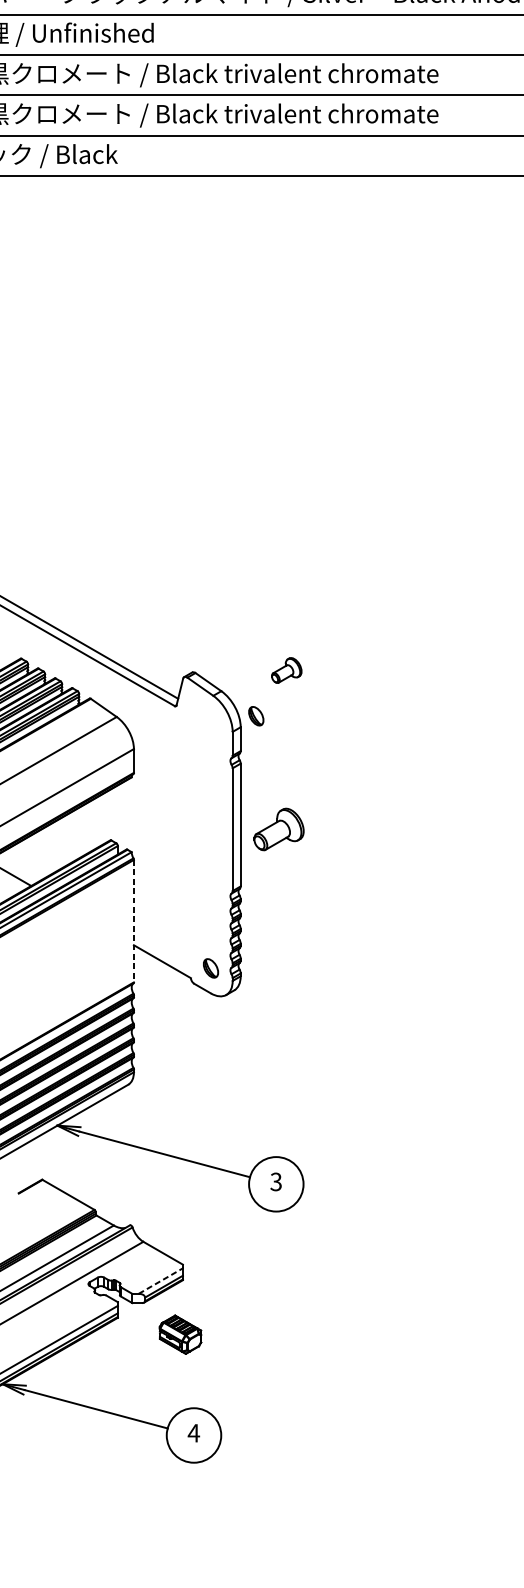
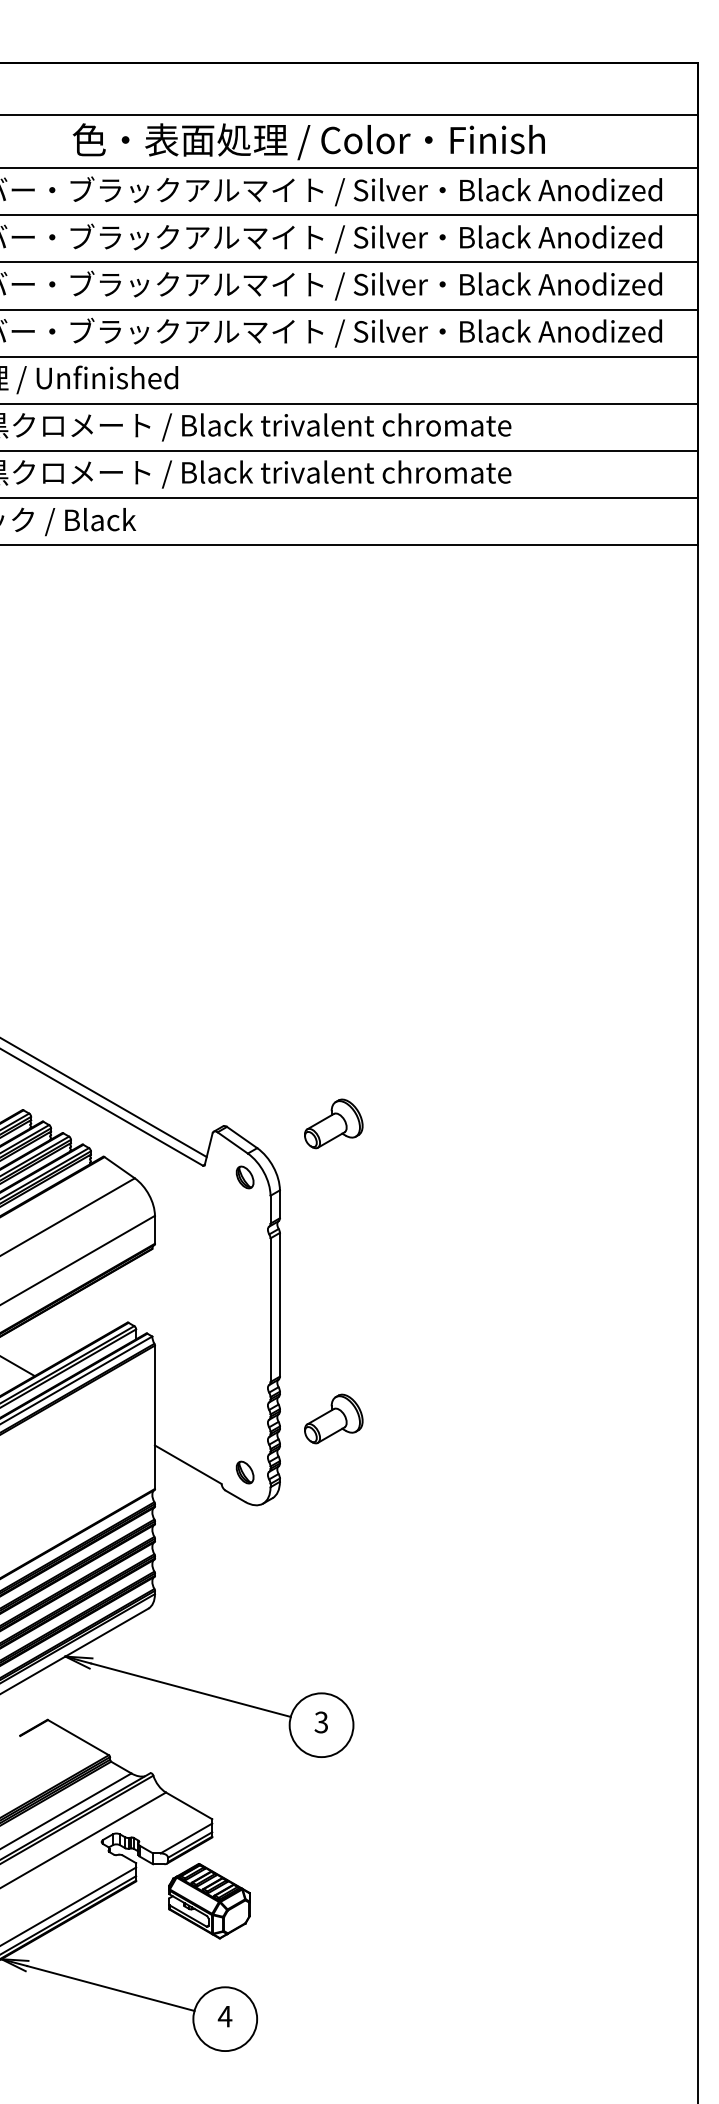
part: (286, 670) -> (333, 1123), size x1.67
part: (255, 716) -> (244, 1177), moved
part: (278, 829) -> (333, 1418), moved
line: (133, 921) -> (154, 1417), dashed -> solid
line: (160, 1281) -> (186, 1838), dashed -> solid
part: (180, 1334) -> (209, 1901), size x1.67

